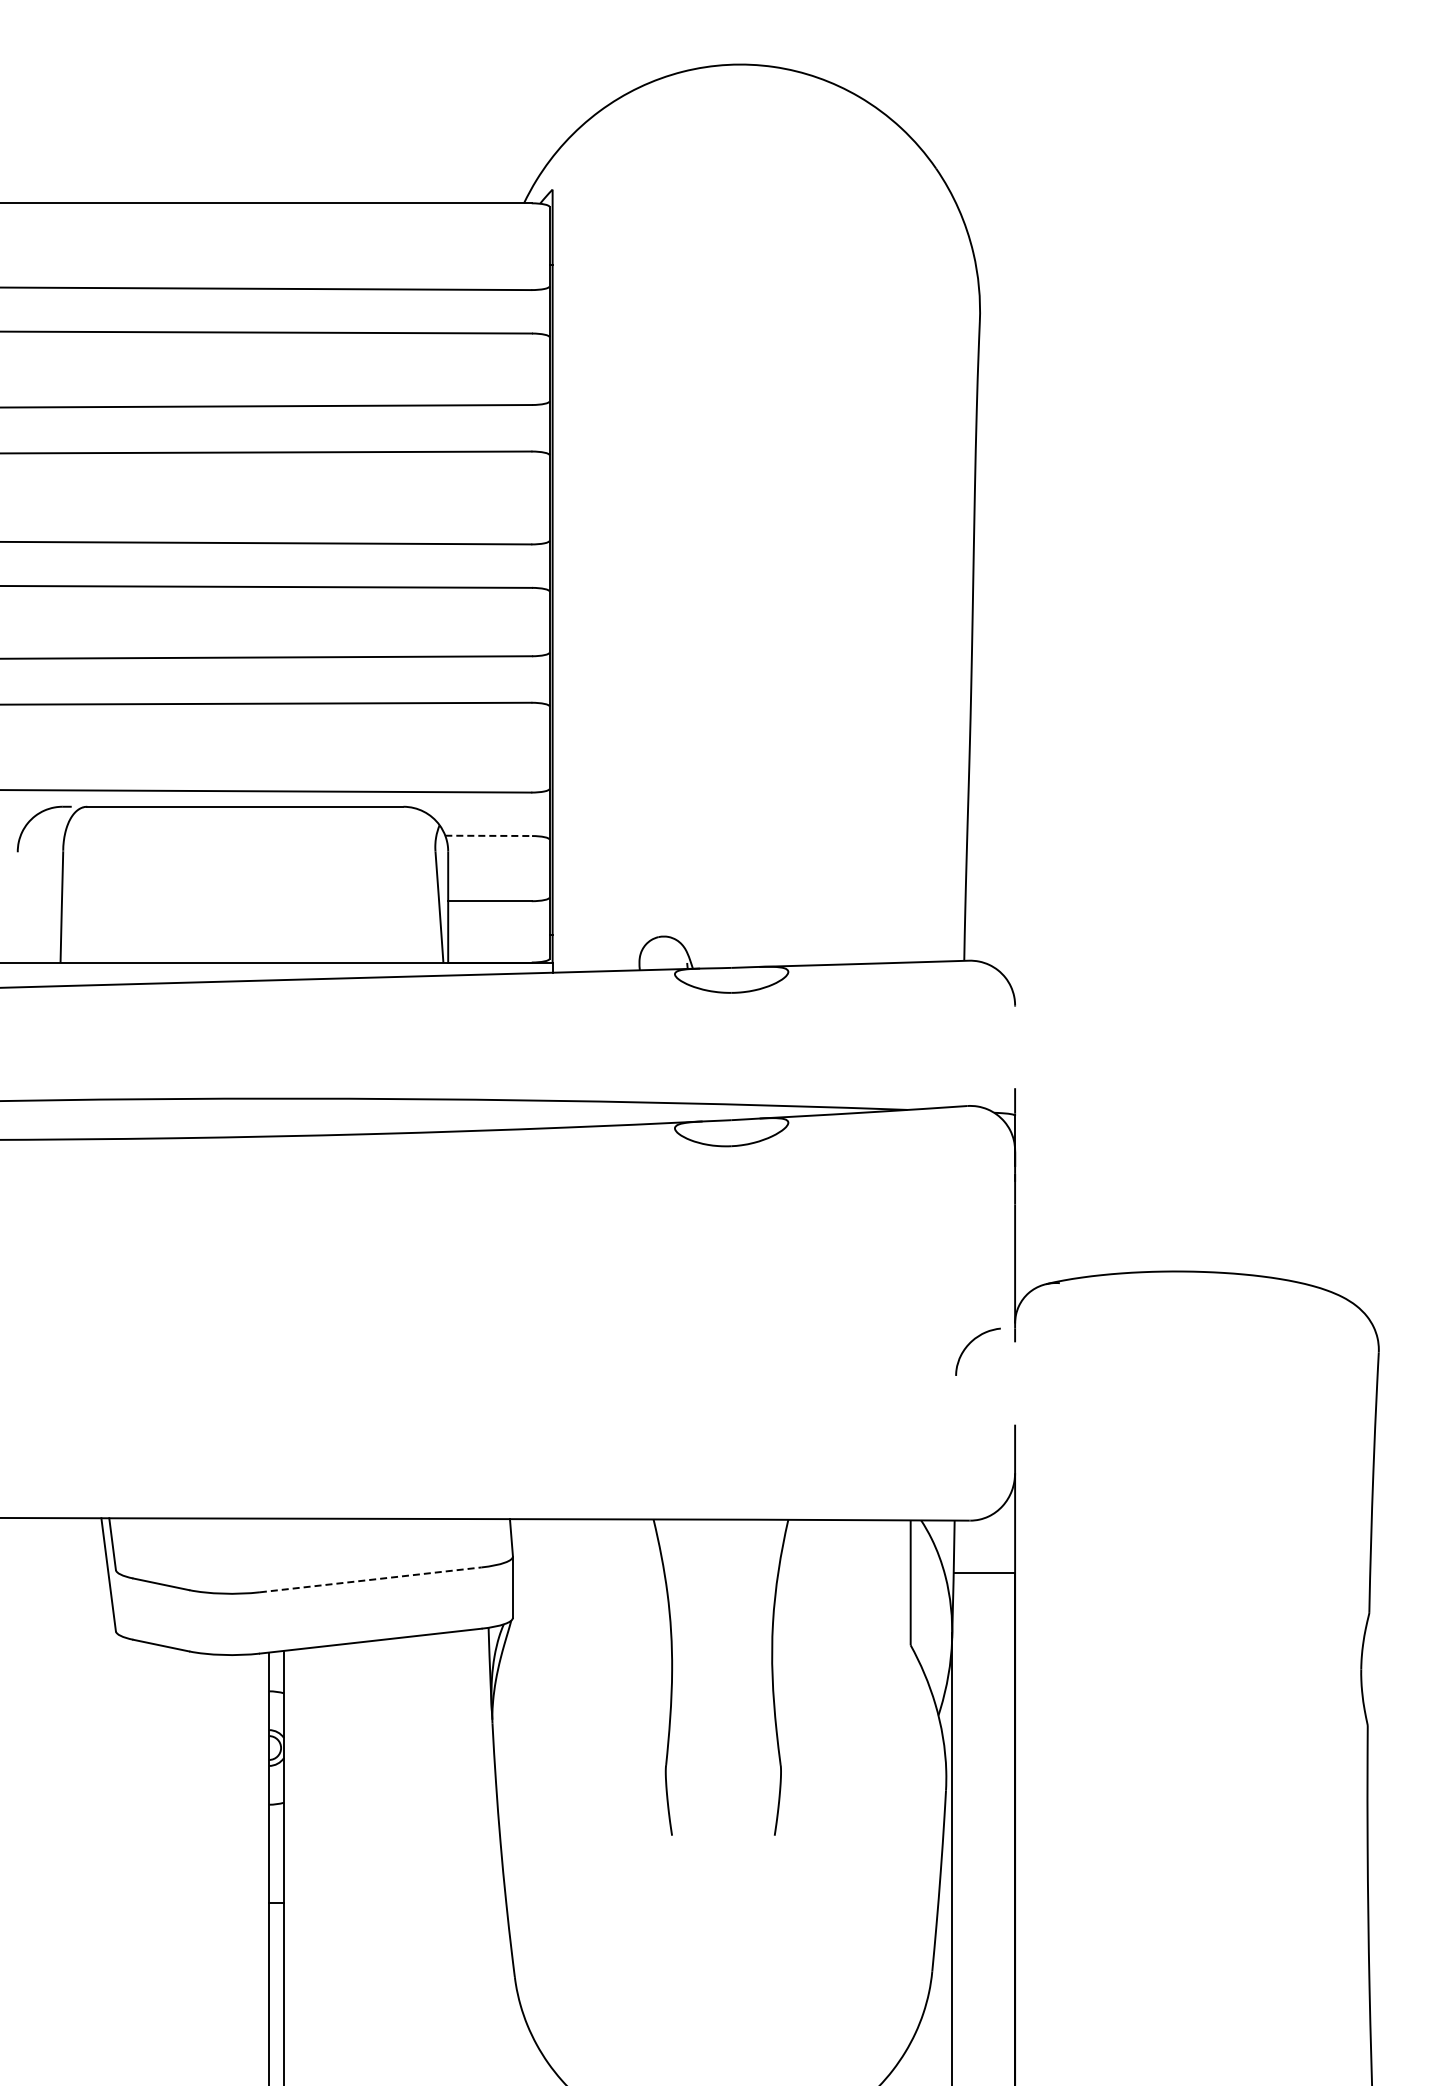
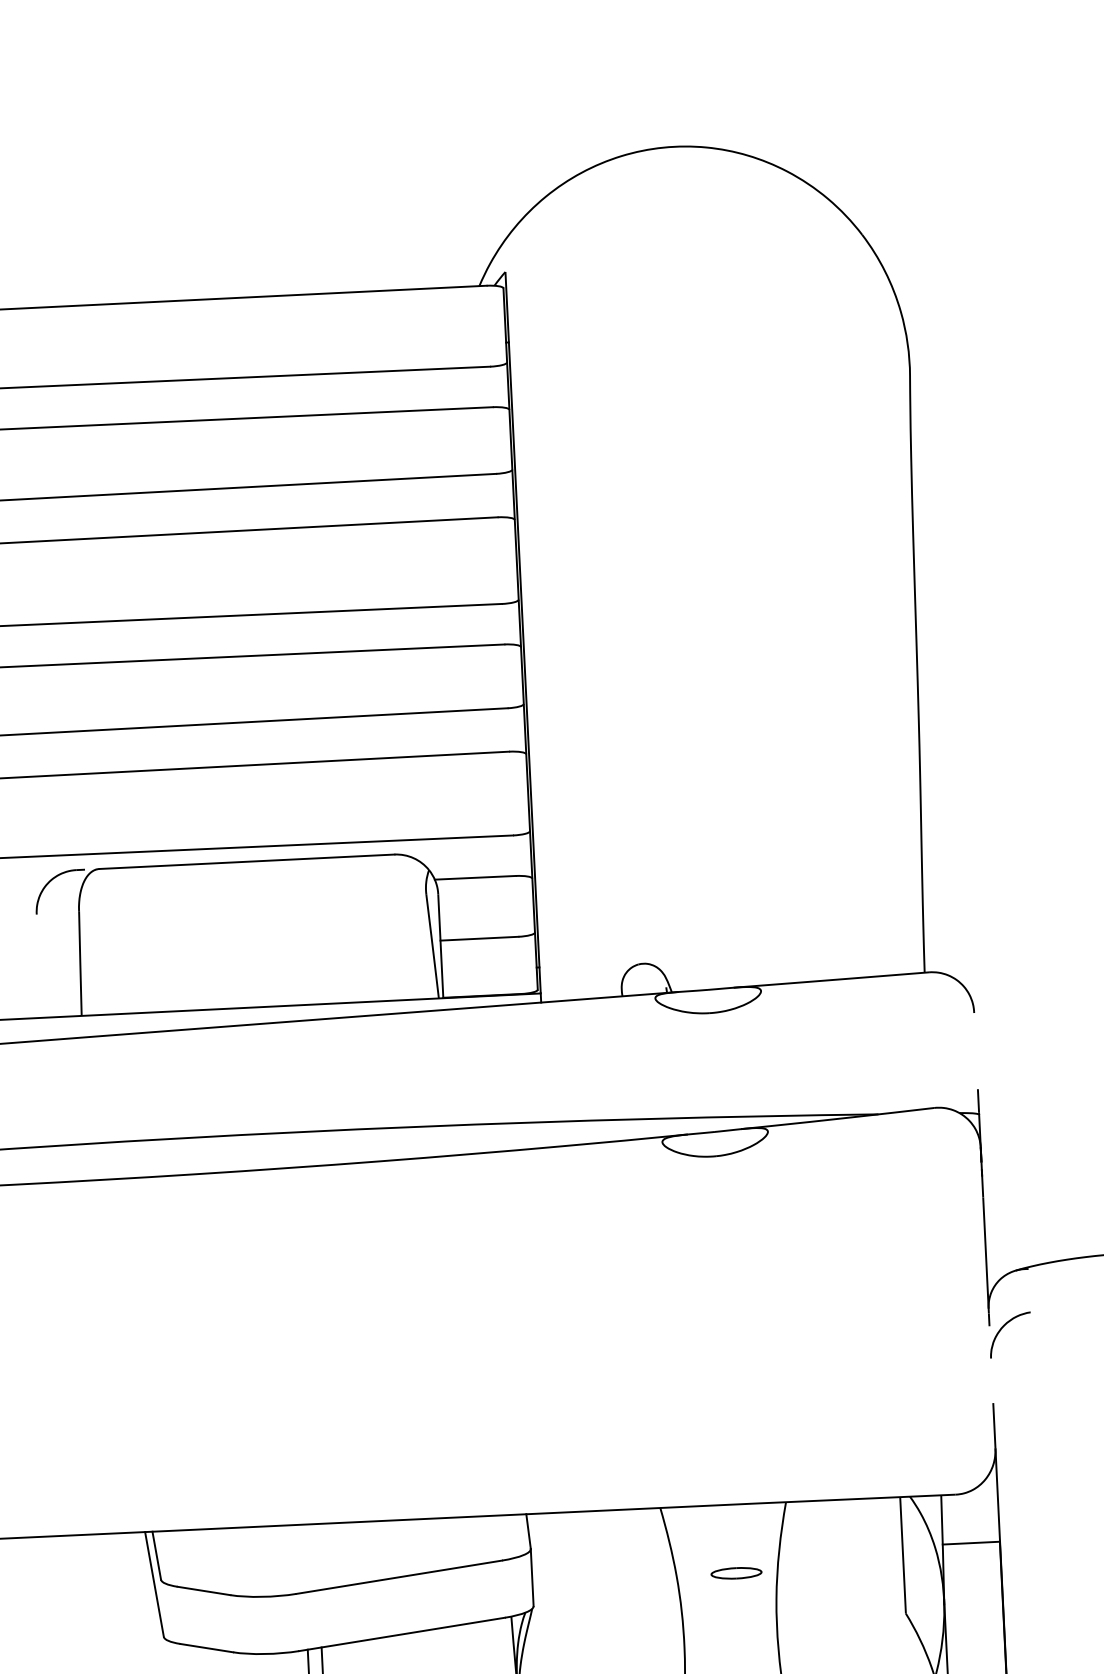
line: (489, 835) -> (476, 877), dashed -> solid
part: (970, 1344) -> (1003, 1328), moved
line: (370, 1579) -> (398, 1576), dashed -> solid
part: (731, 1592) -> (736, 1572), added

